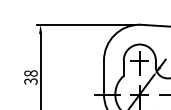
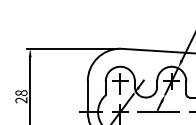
text: (31, 81) -> (21, 100), 38 -> 28

